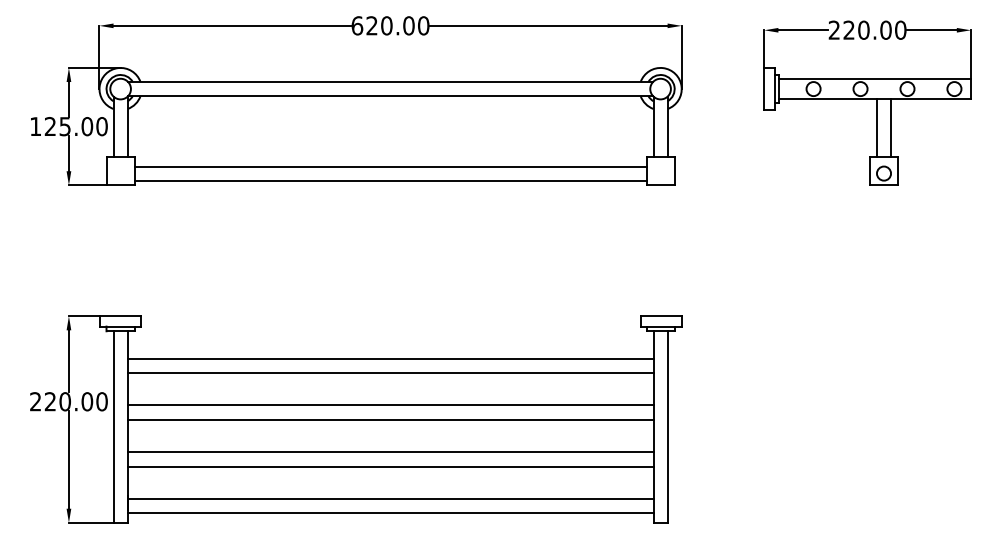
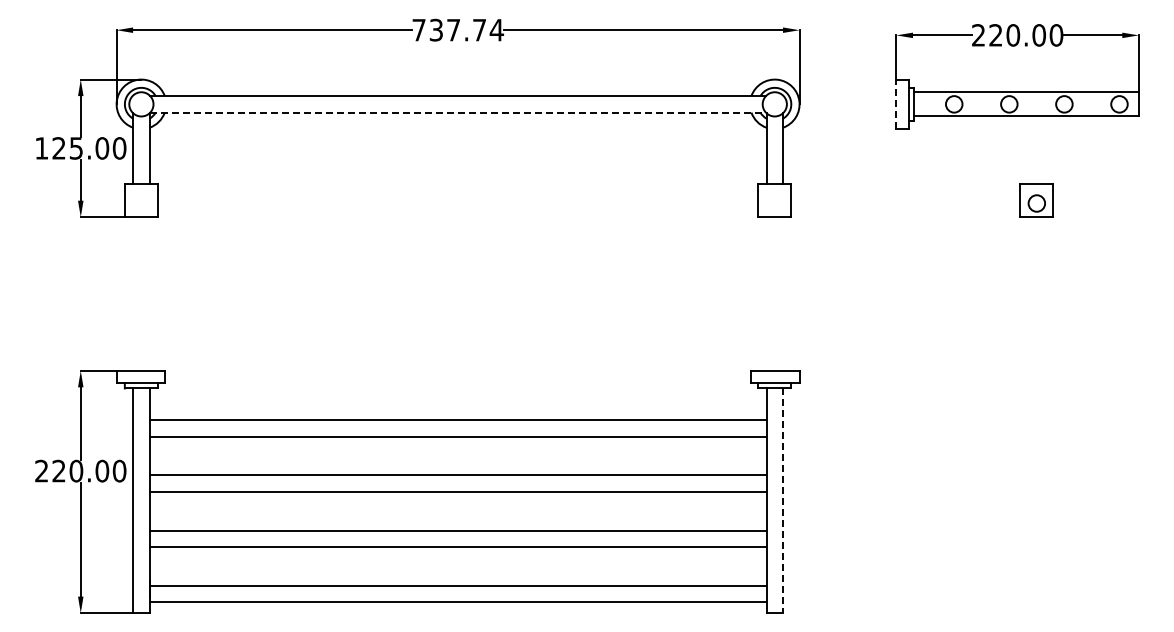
text: (390, 25) -> (458, 29), 620.00 -> 737.74
line: (764, 89) -> (896, 104), solid -> dashed
line: (390, 96) -> (458, 112), solid -> dashed
line: (876, 128) -> (1028, 150), removed
line: (891, 128) -> (1045, 150), removed
line: (390, 166) -> (457, 195), removed
line: (390, 180) -> (457, 211), removed
line: (668, 427) -> (783, 501), solid -> dashed

